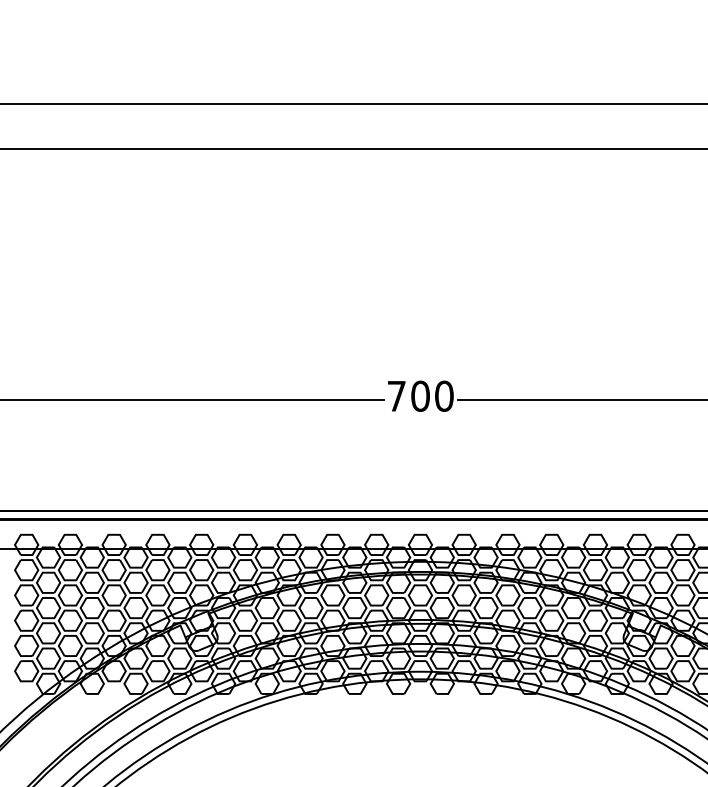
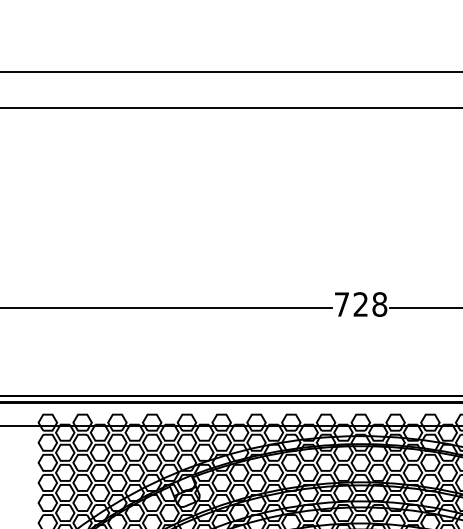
text: (432, 395) -> (370, 303), 700 -> 728

